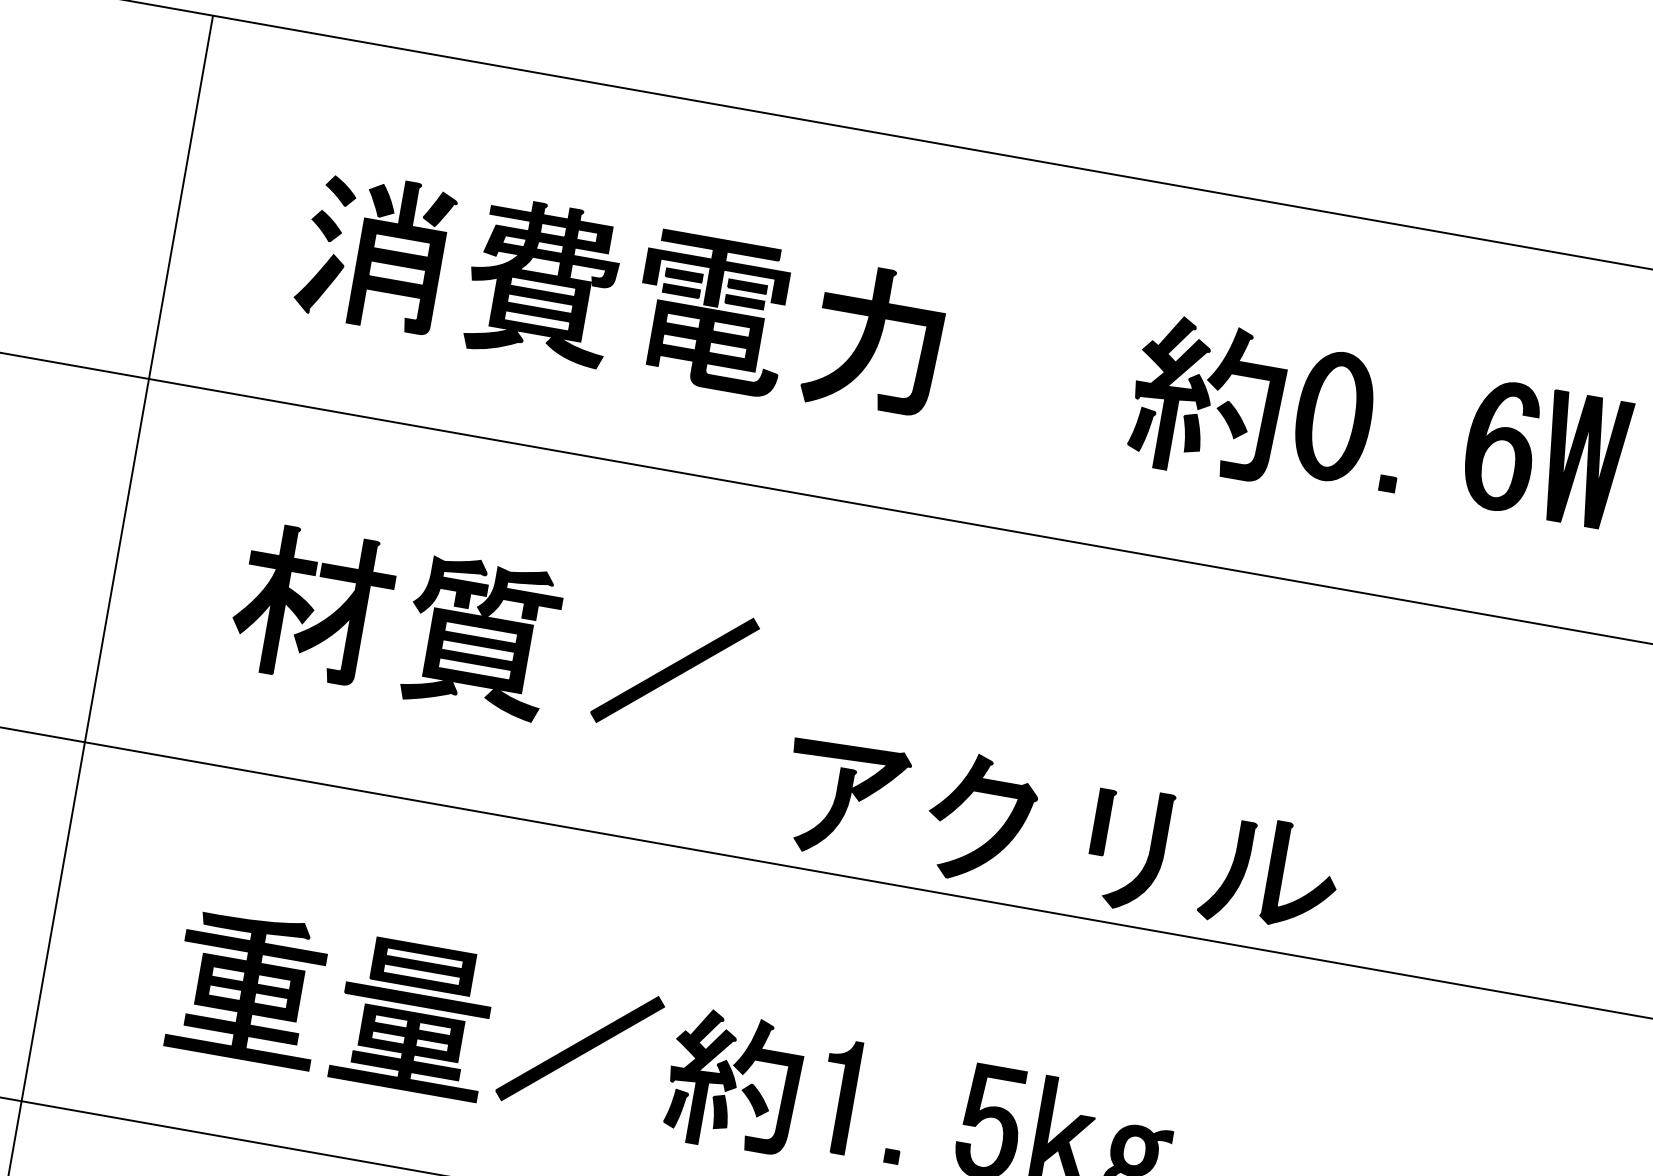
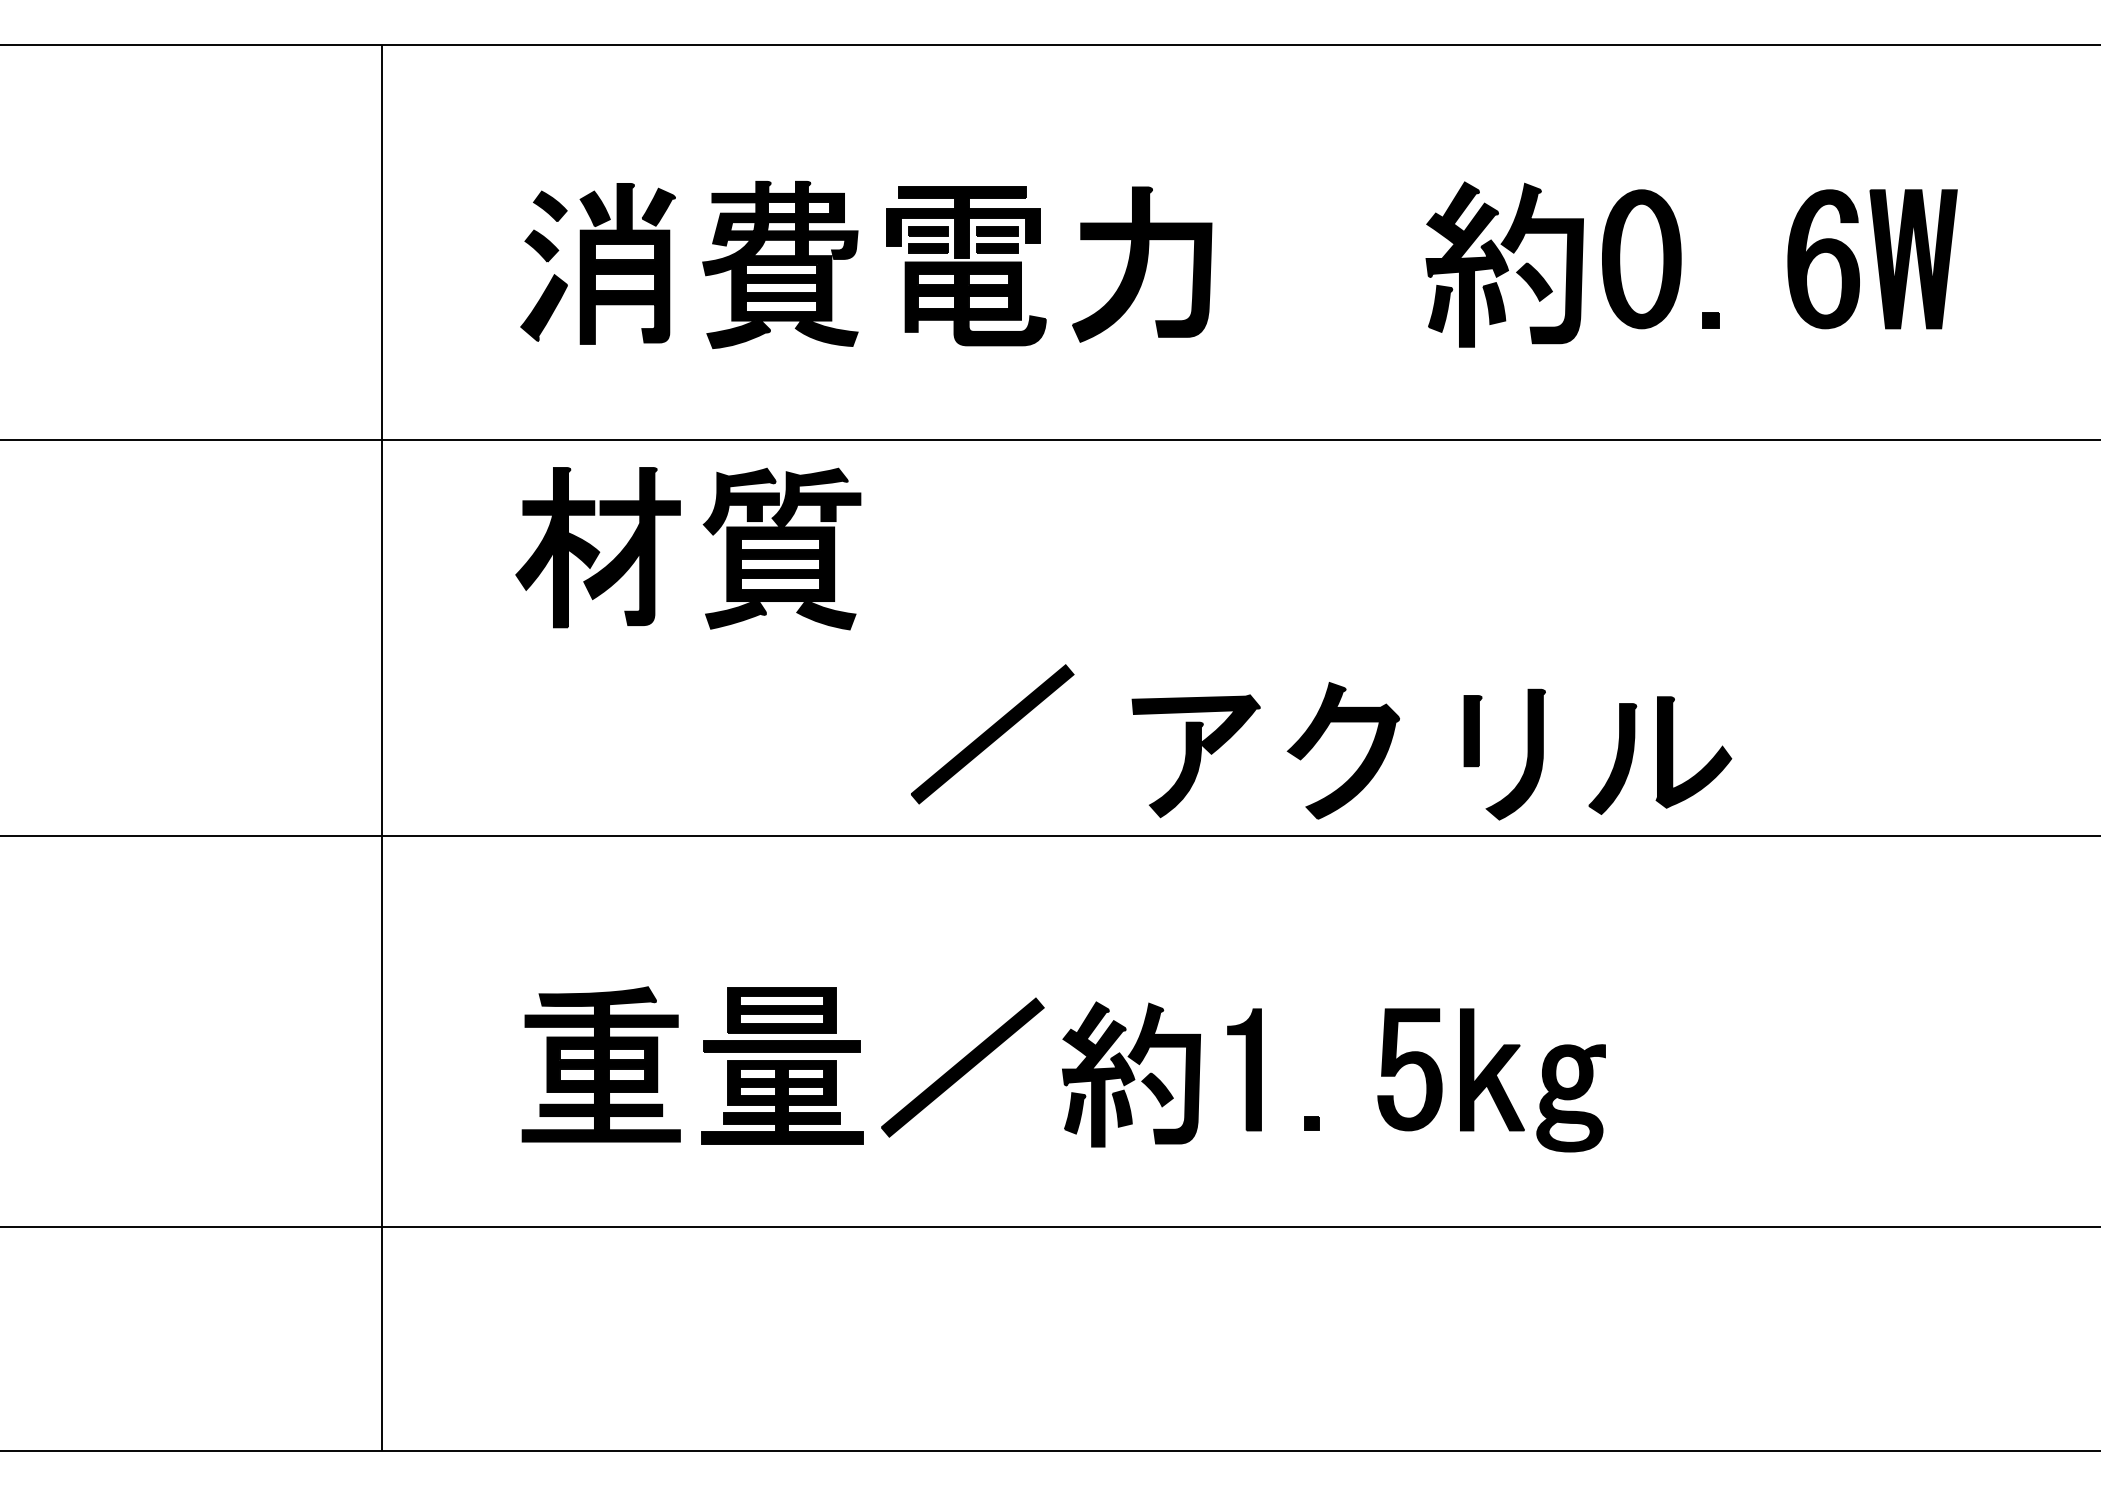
part: (417, 610) -> (709, 532), moved
part: (674, 670) -> (992, 734), moved

